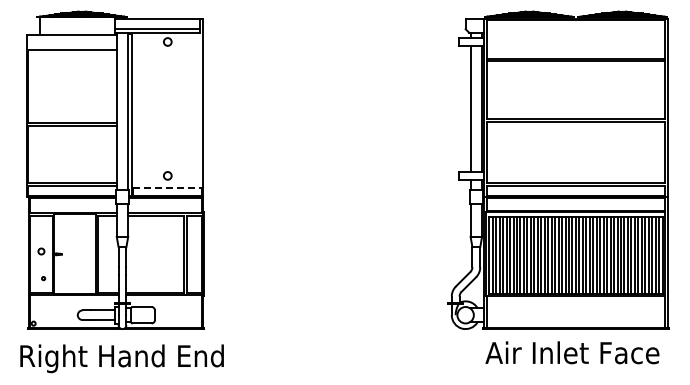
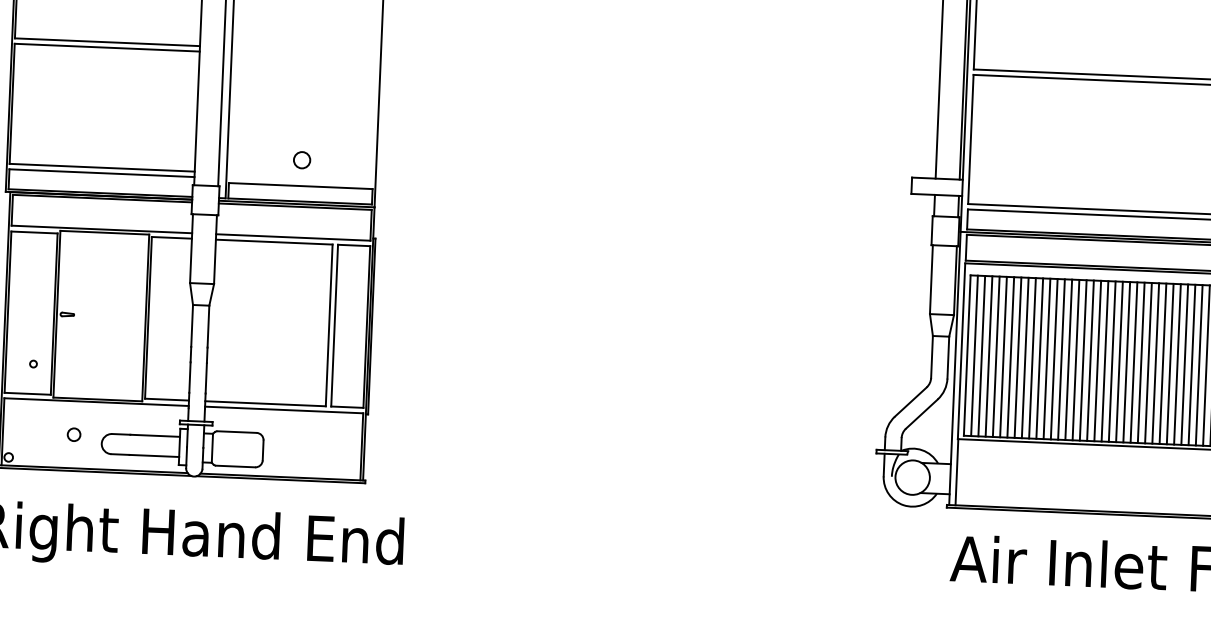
line: (168, 188) -> (302, 186), dashed -> solid
circle: (41, 251) -> (74, 434), moved

